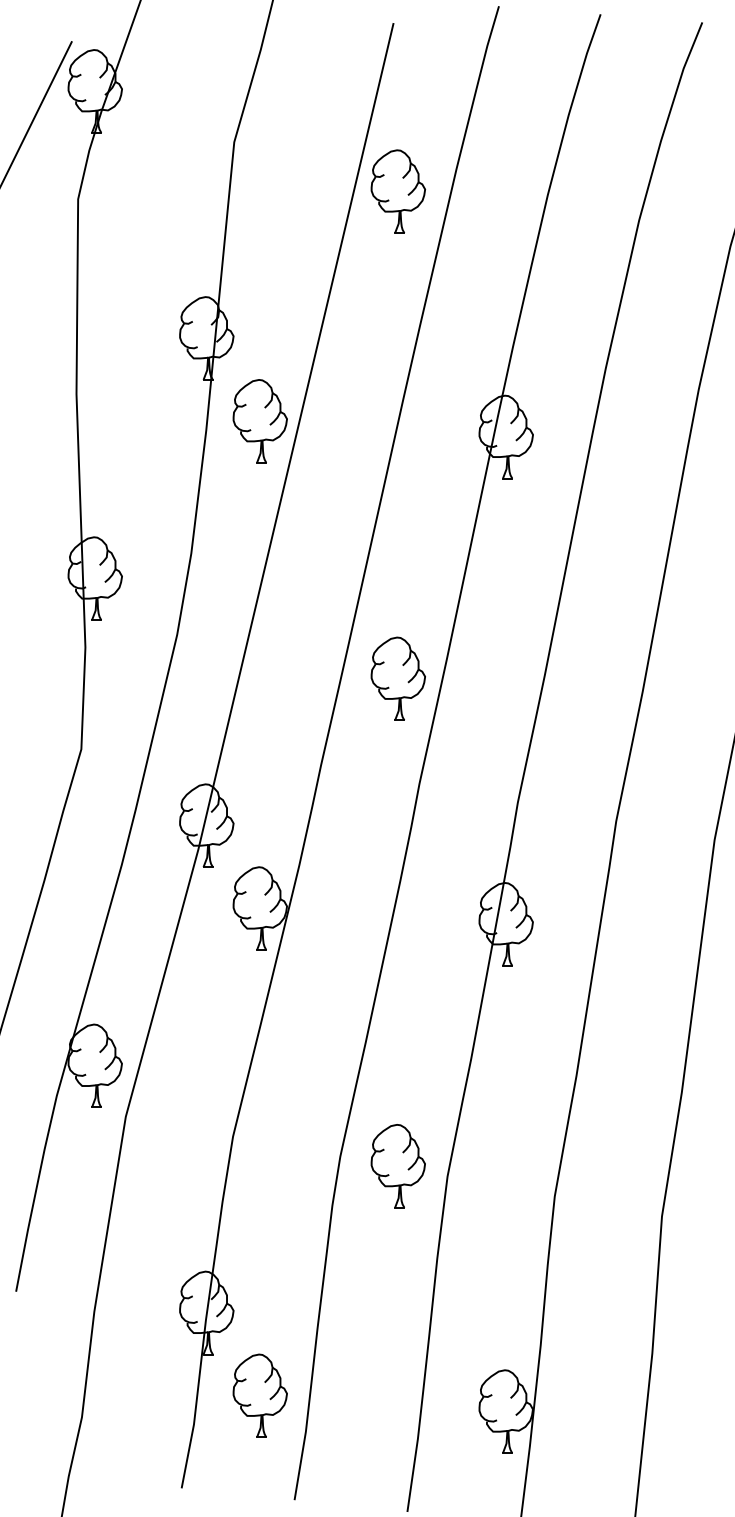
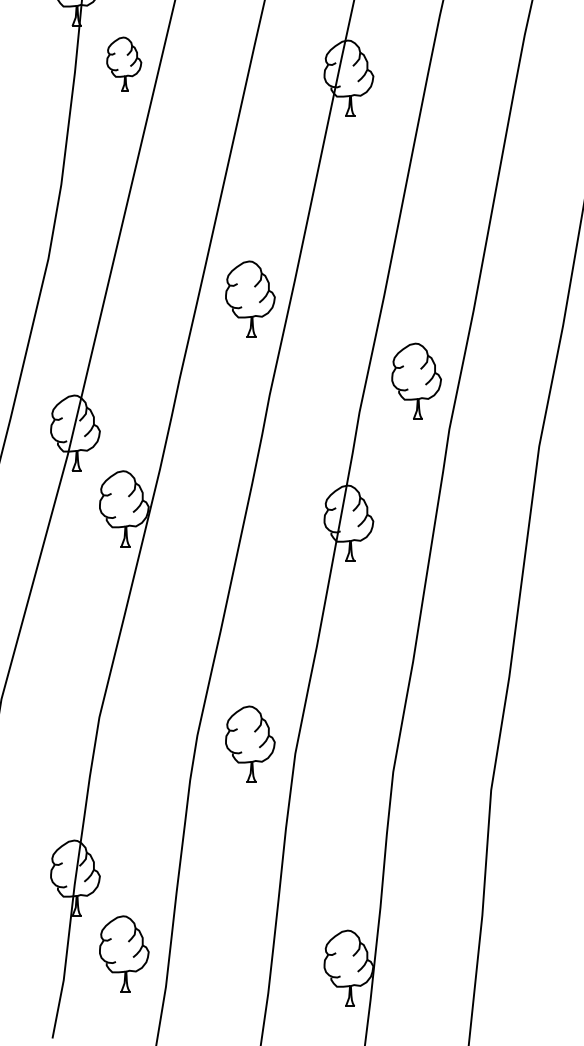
part: (259, 421) -> (123, 64), size x0.7
part: (579, 768) -> (415, 381), added

